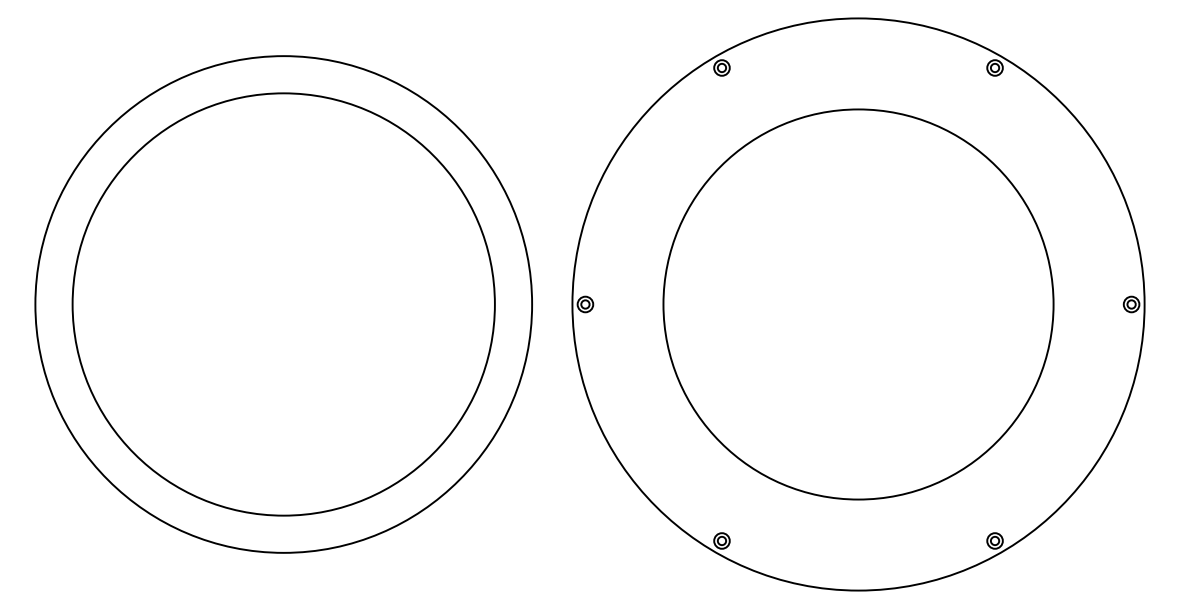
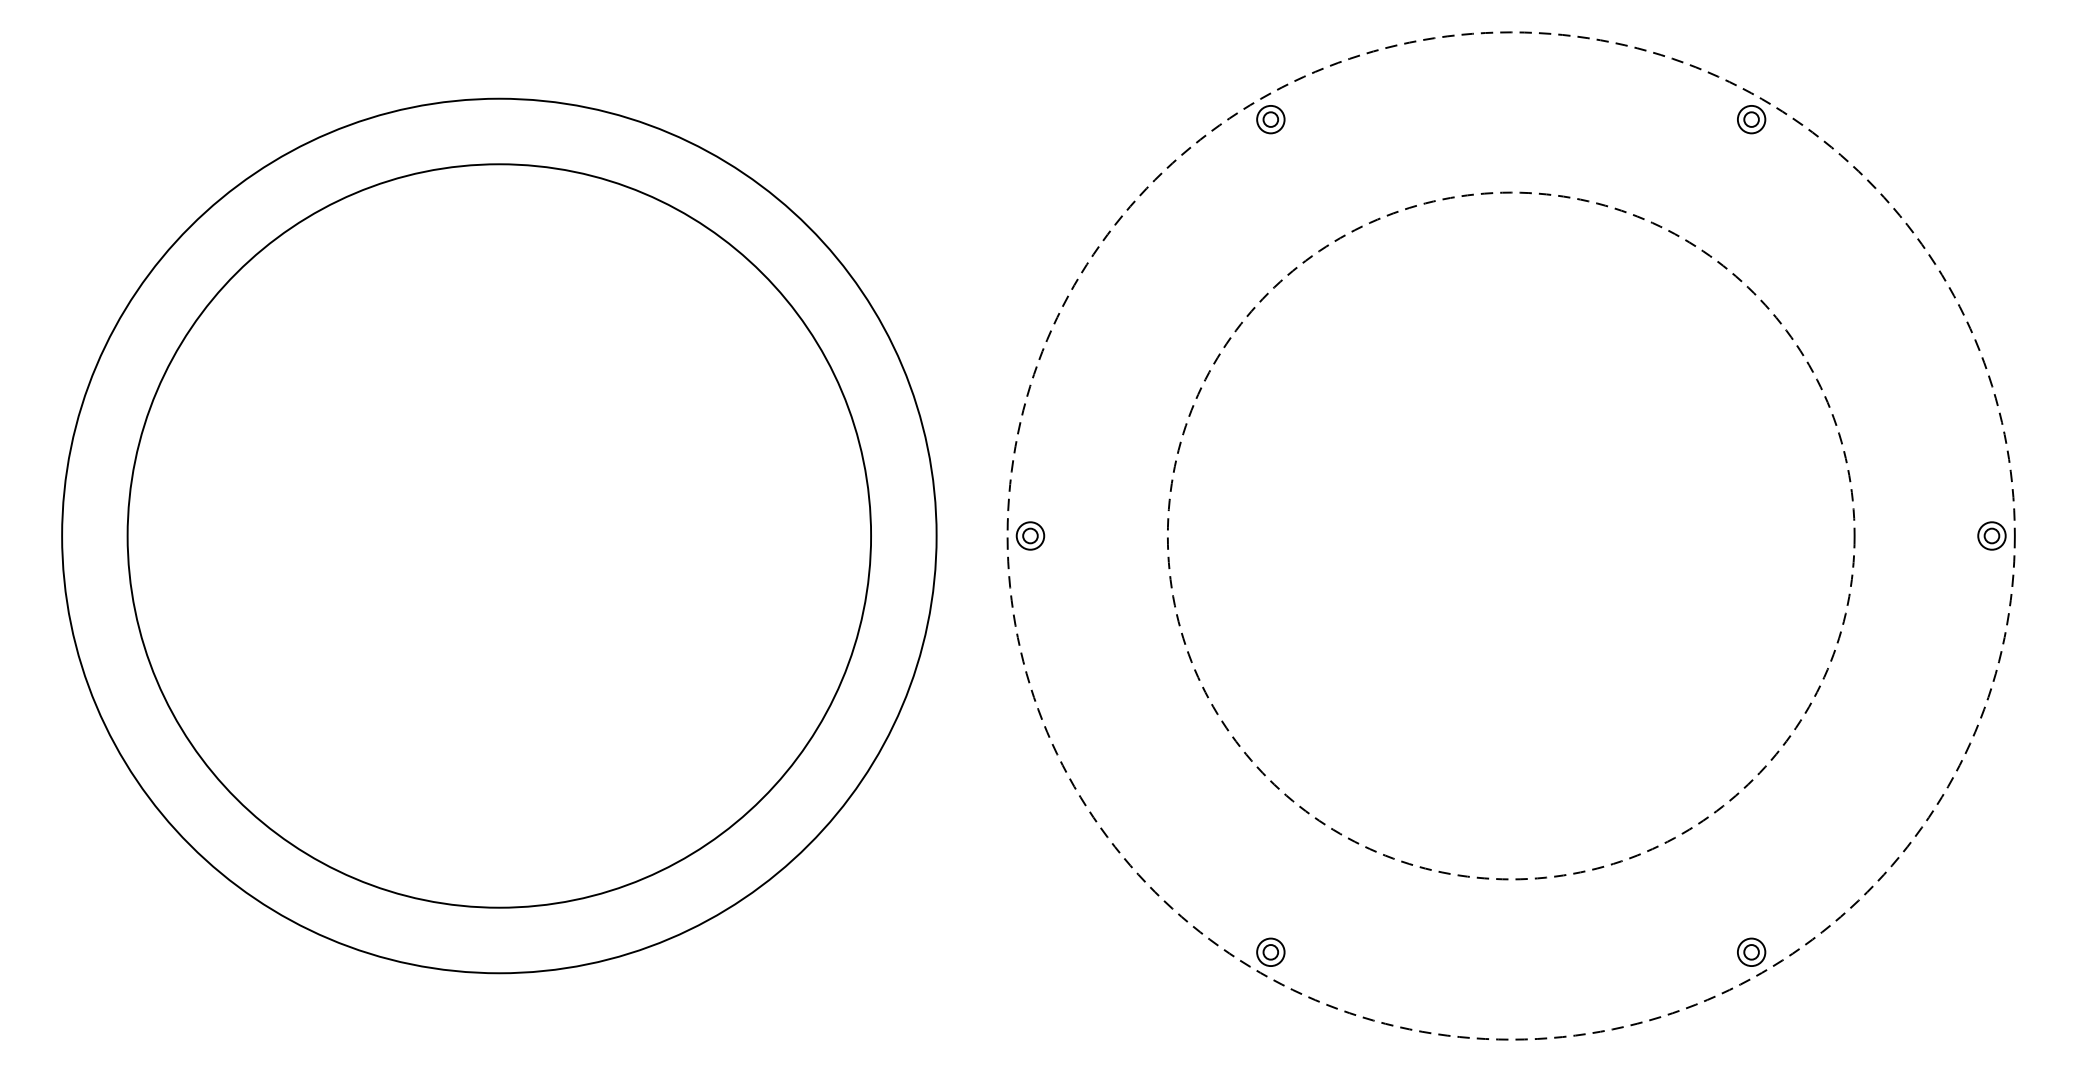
circle: (858, 304) -> (1511, 536), solid -> dashed
circle: (858, 304) -> (1511, 536), solid -> dashed

